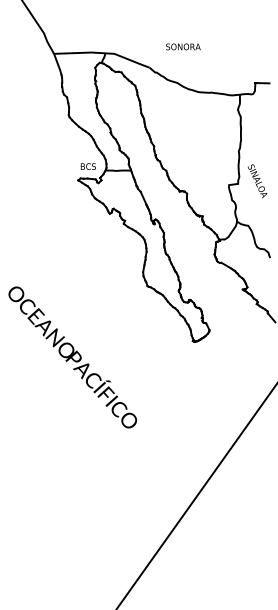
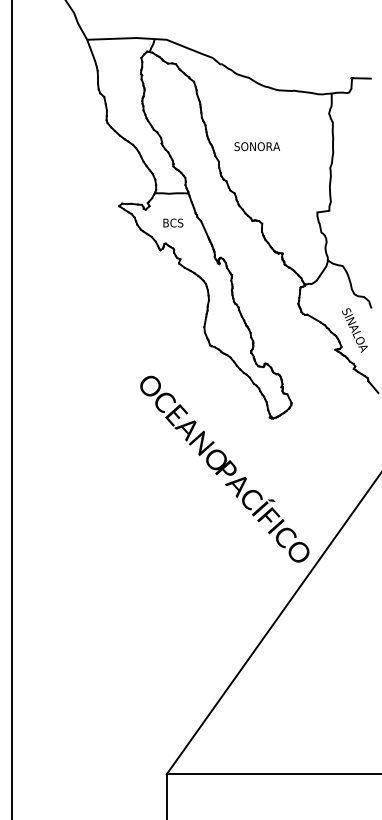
text: (183, 46) -> (257, 146), moved
text: (88, 166) -> (173, 222), moved
text: (257, 181) -> (354, 330), moved
text: (72, 356) -> (224, 468), moved

